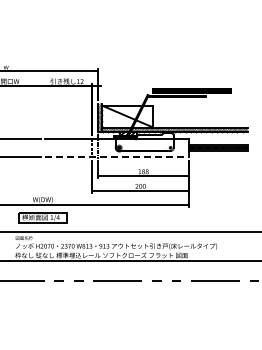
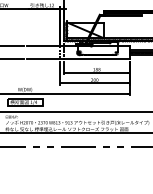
line: (117, 156) -> (78, 58), dashed -> solid

